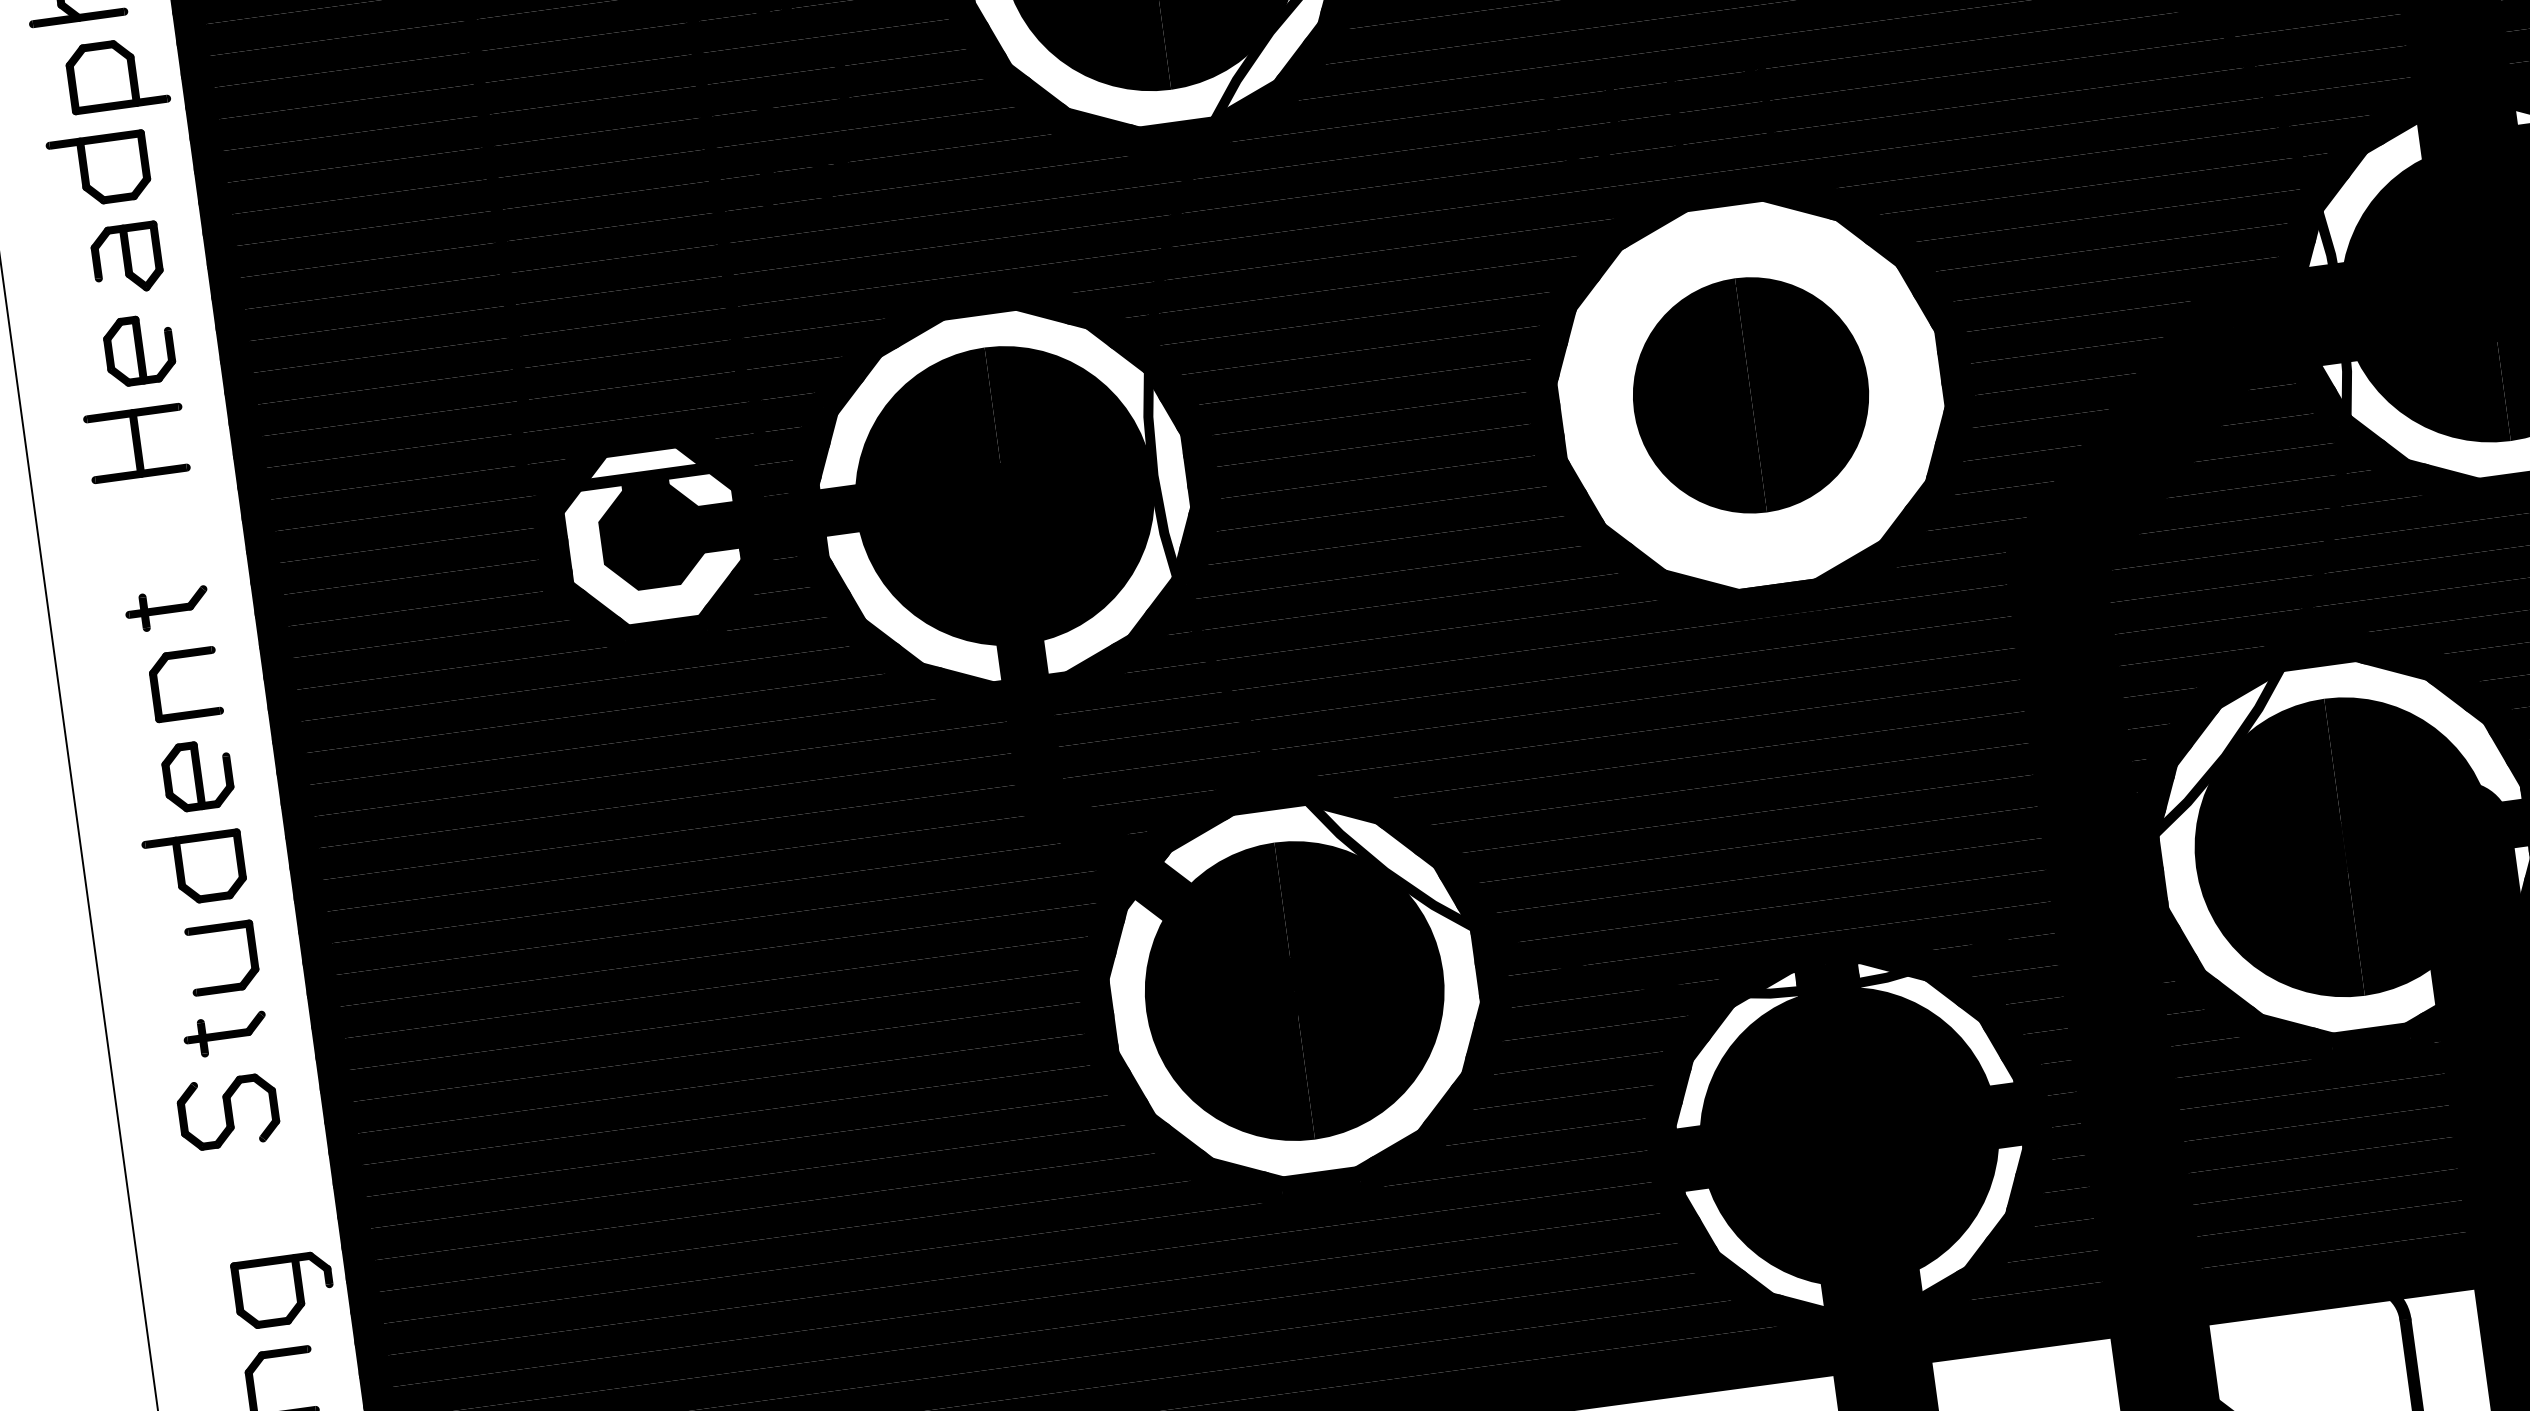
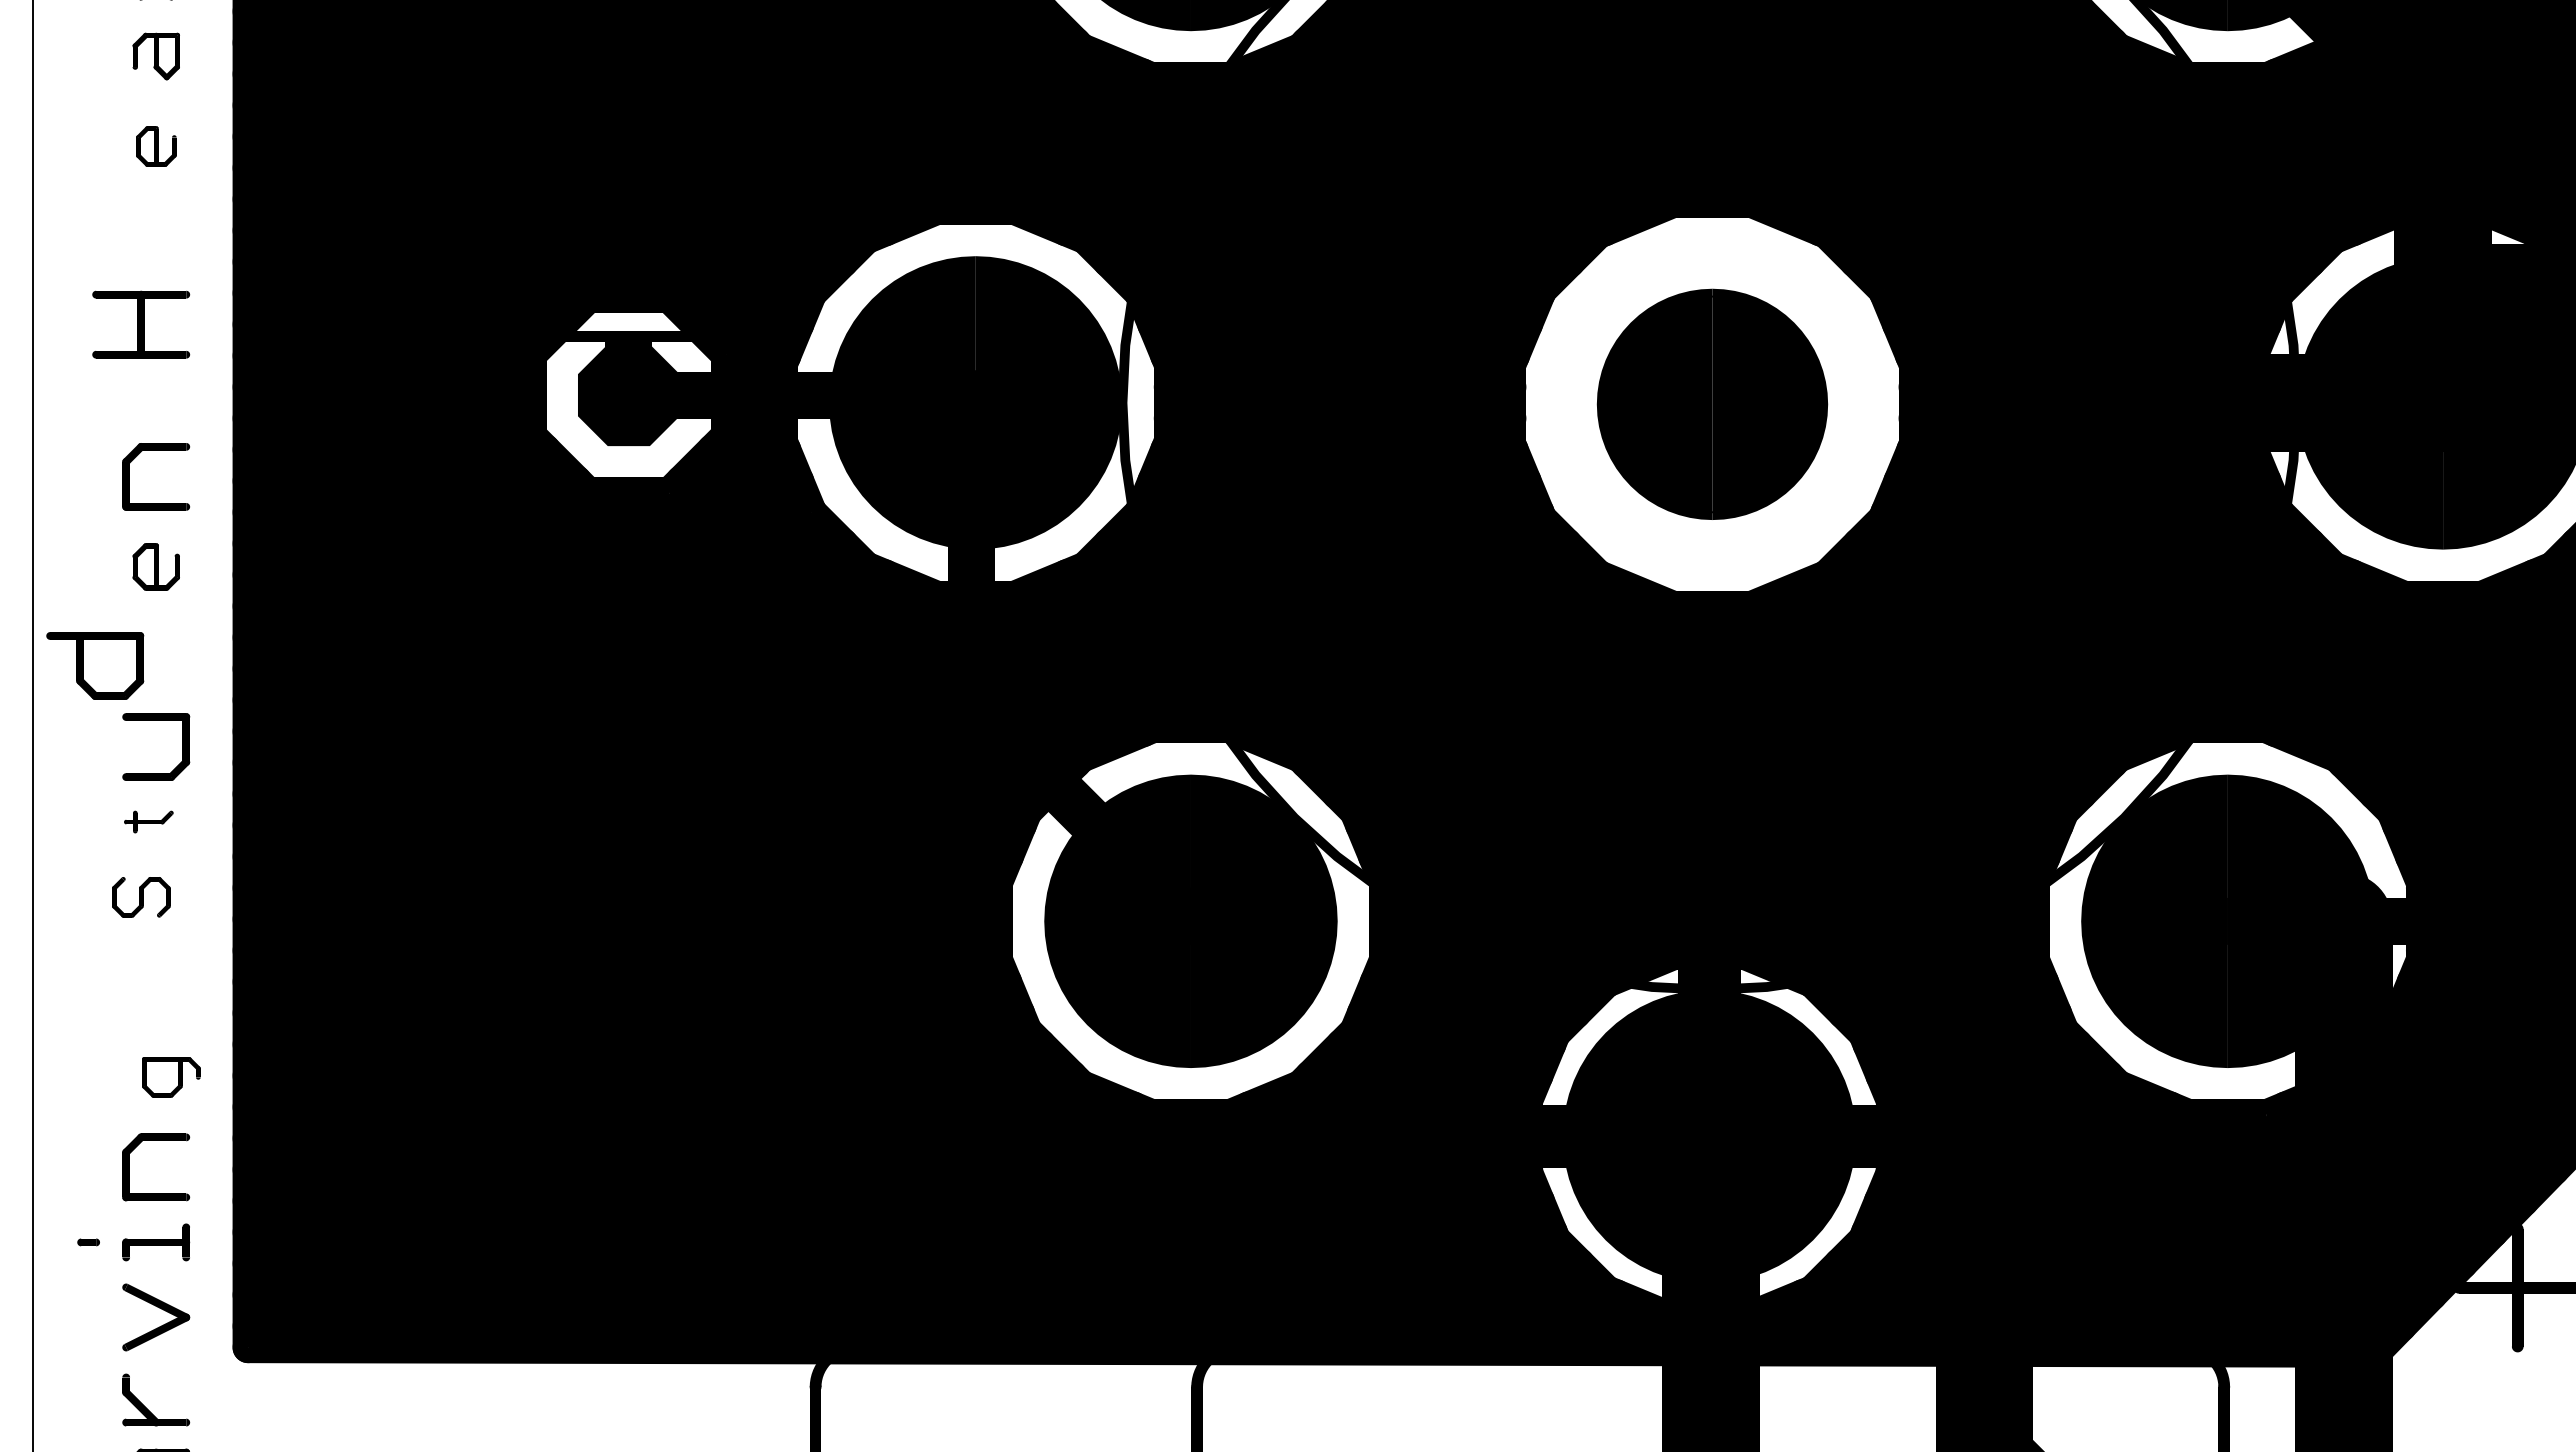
part: (127, 258) -> (156, 56), size x0.7
part: (139, 350) -> (156, 146), size x0.6
part: (137, 443) -> (141, 324), moved
part: (167, 609) -> (148, 401), removed
part: (198, 775) -> (156, 566), size x0.7
part: (195, 868) -> (95, 665), moved
part: (225, 1034) -> (148, 821), size x0.6
part: (228, 1112) -> (141, 897), size x0.6
part: (284, 1290) -> (171, 1077), size x0.6

